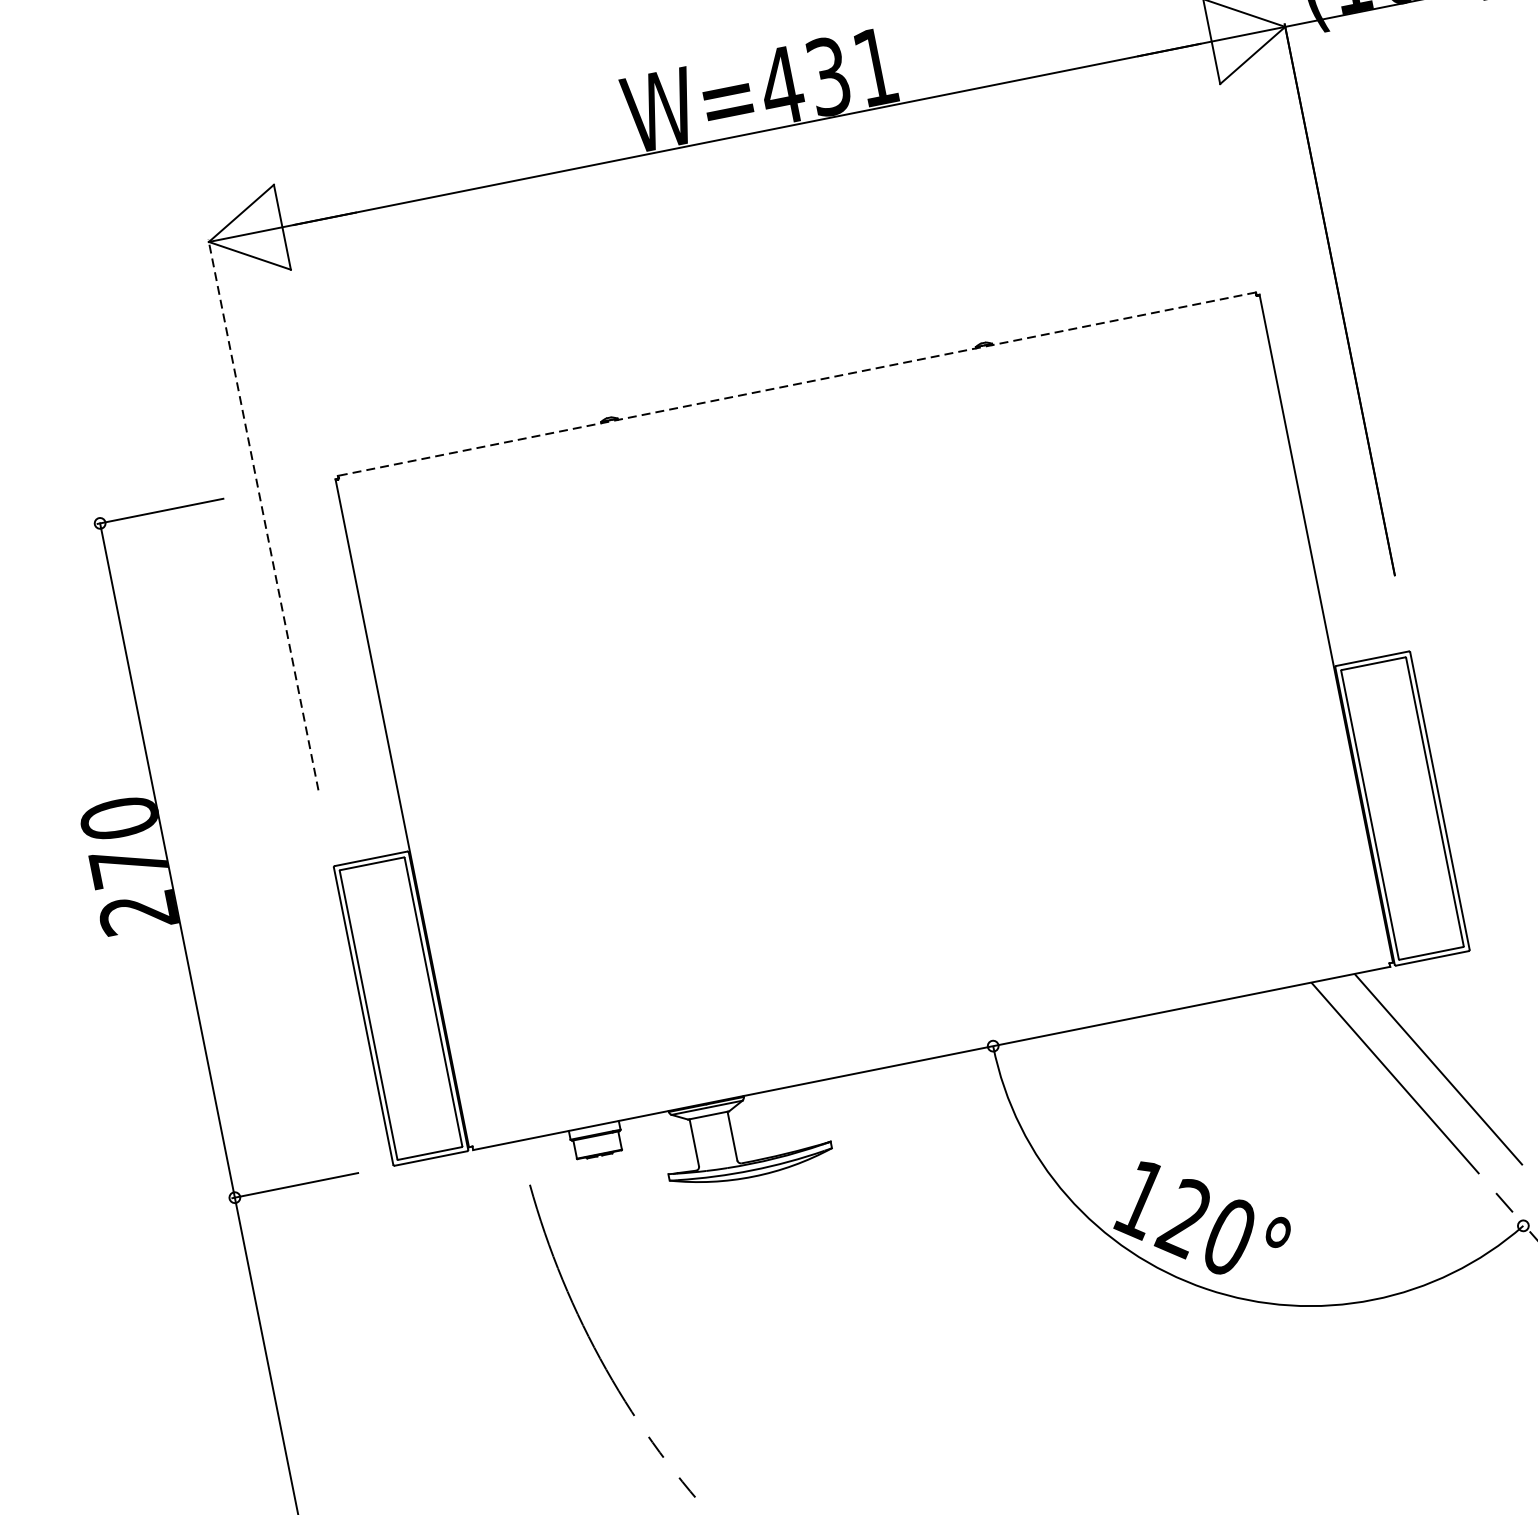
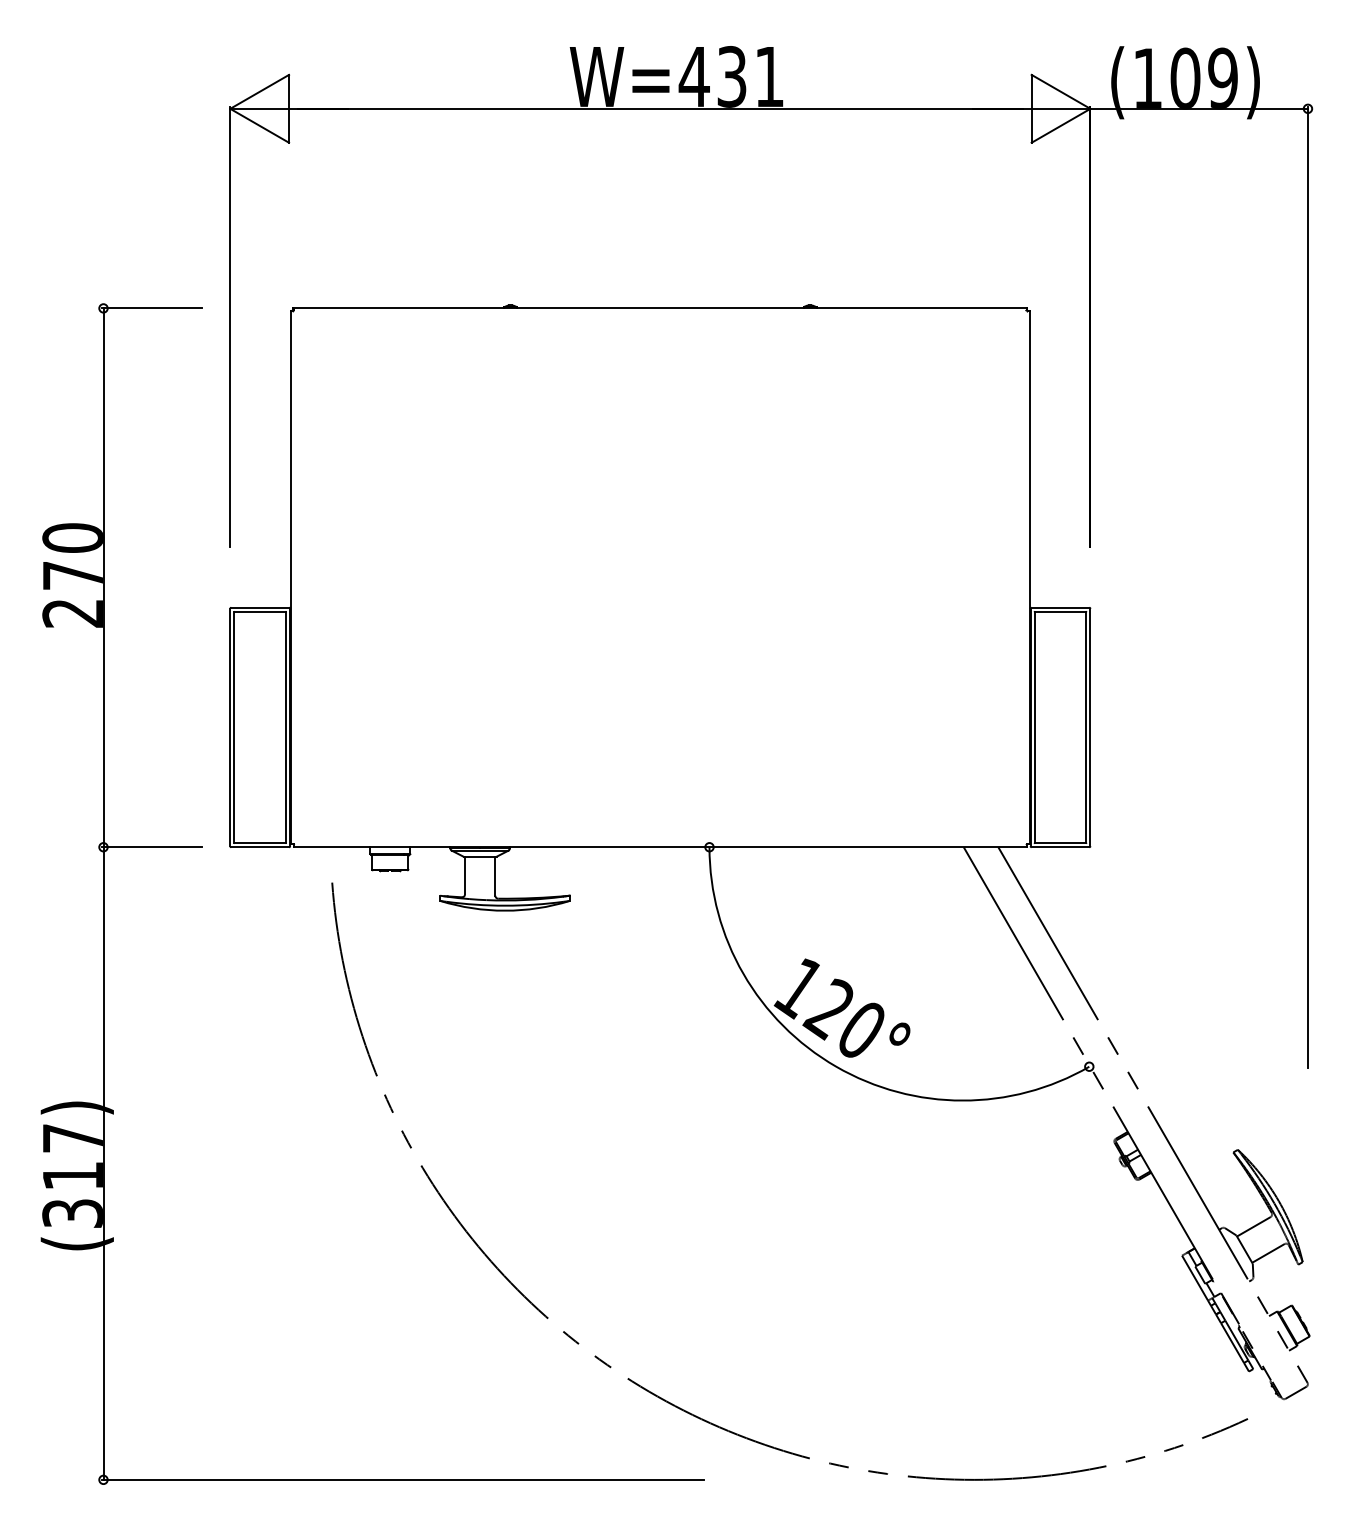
line: (797, 384) -> (660, 308), dashed -> solid
line: (263, 514) -> (230, 326), dashed -> solid

